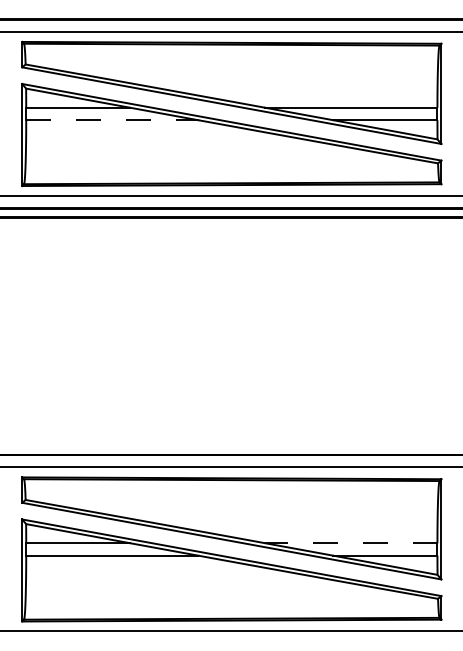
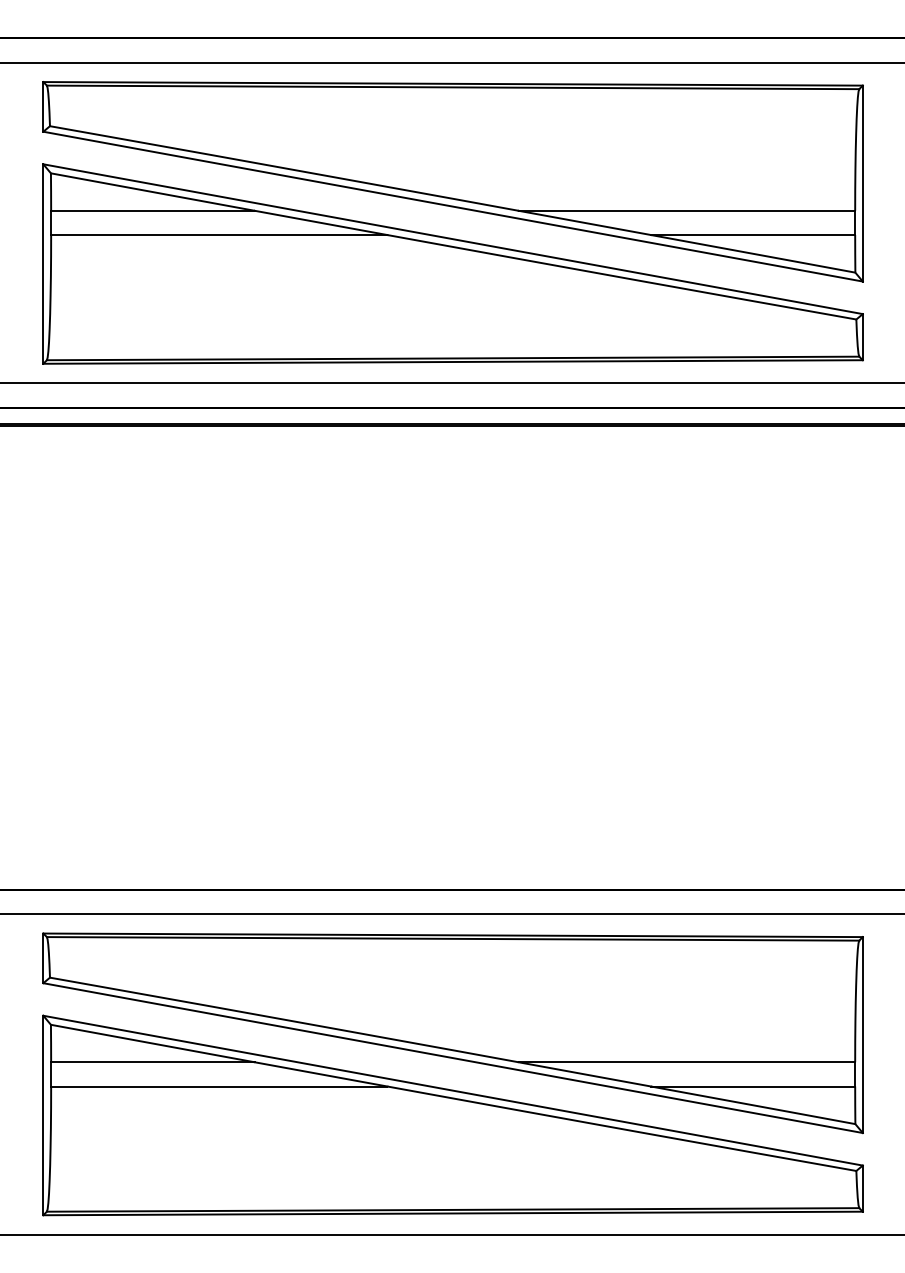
line: (112, 120) -> (219, 235), dashed -> solid
line: (350, 543) -> (685, 1062), dashed -> solid

